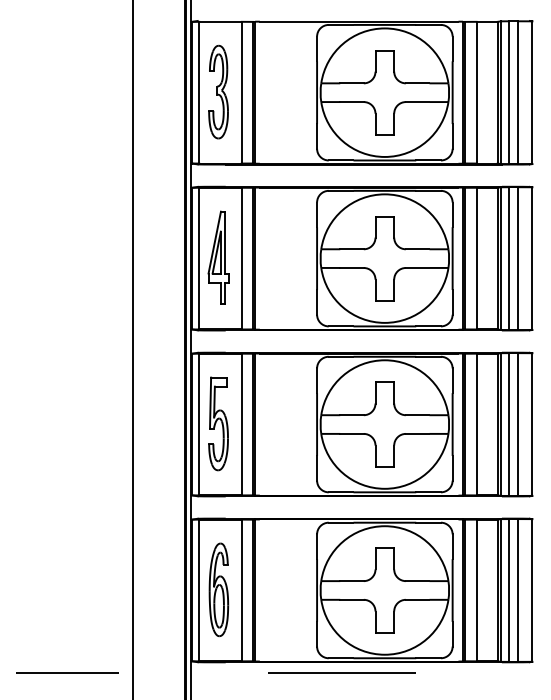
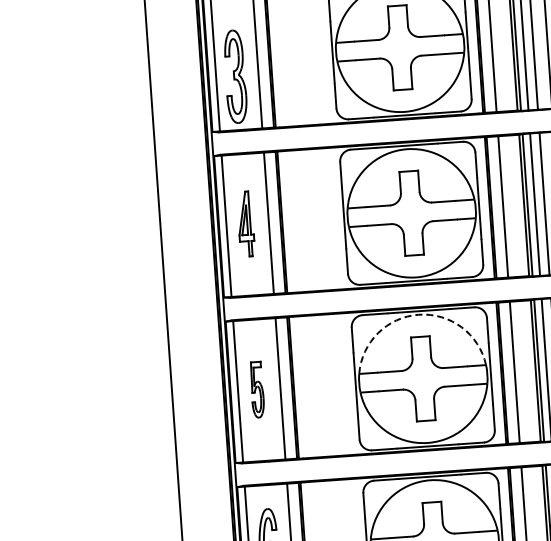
part: (218, 91) -> (235, 76), moved
part: (218, 257) -> (245, 223), size x0.7
arc: (384, 360) -> (418, 314), solid -> dashed
part: (218, 423) -> (257, 389), size x0.6

